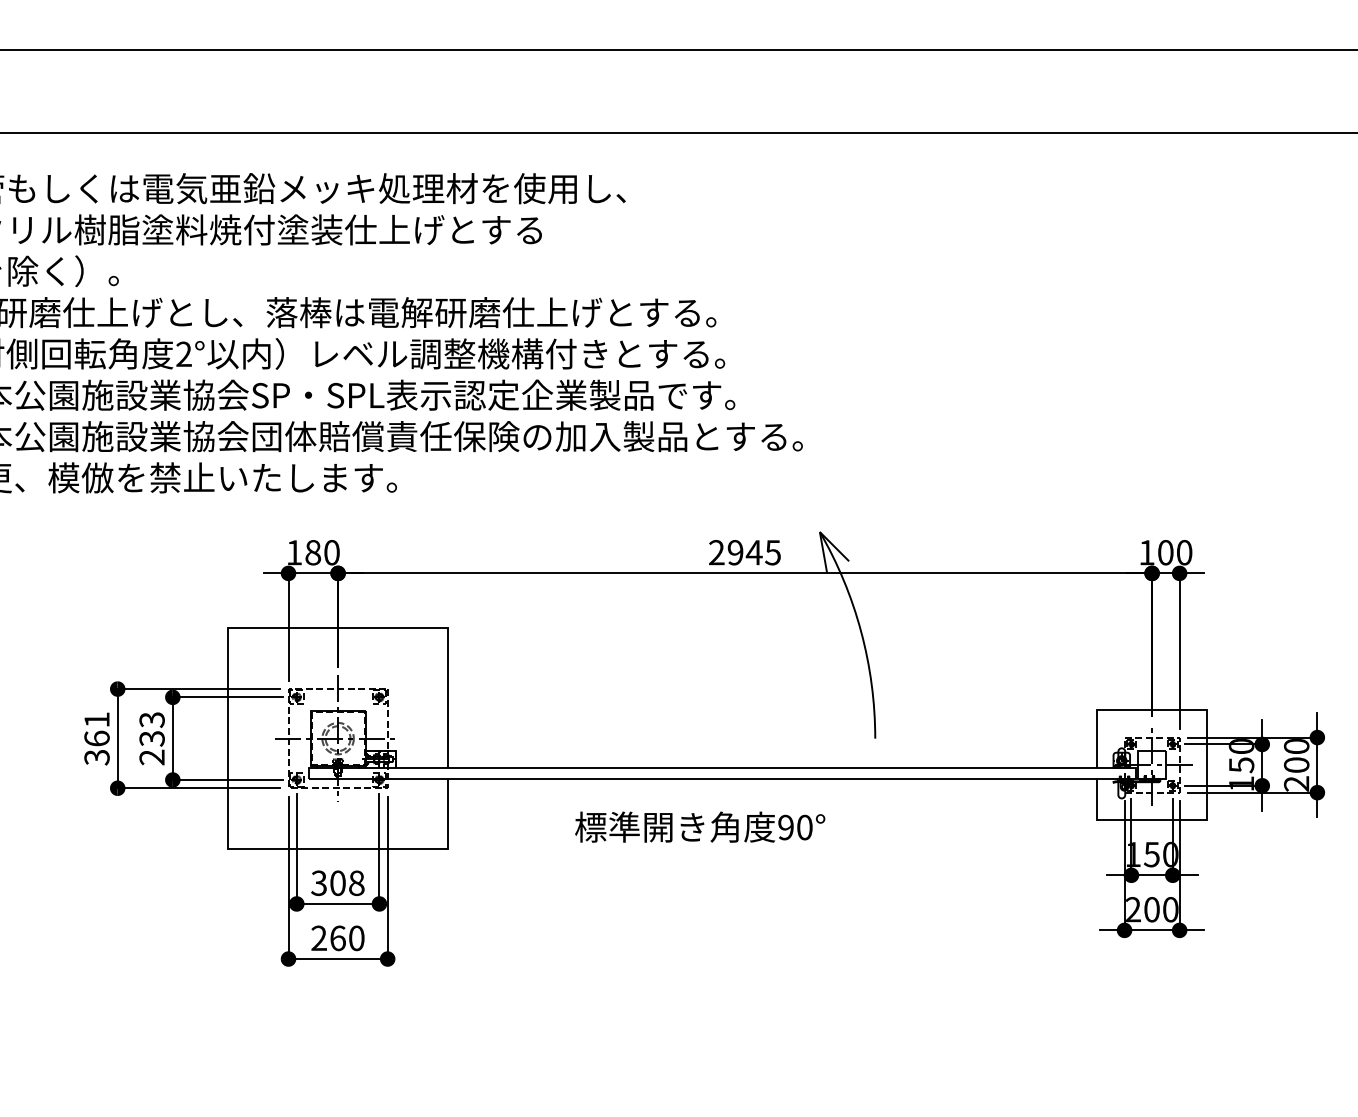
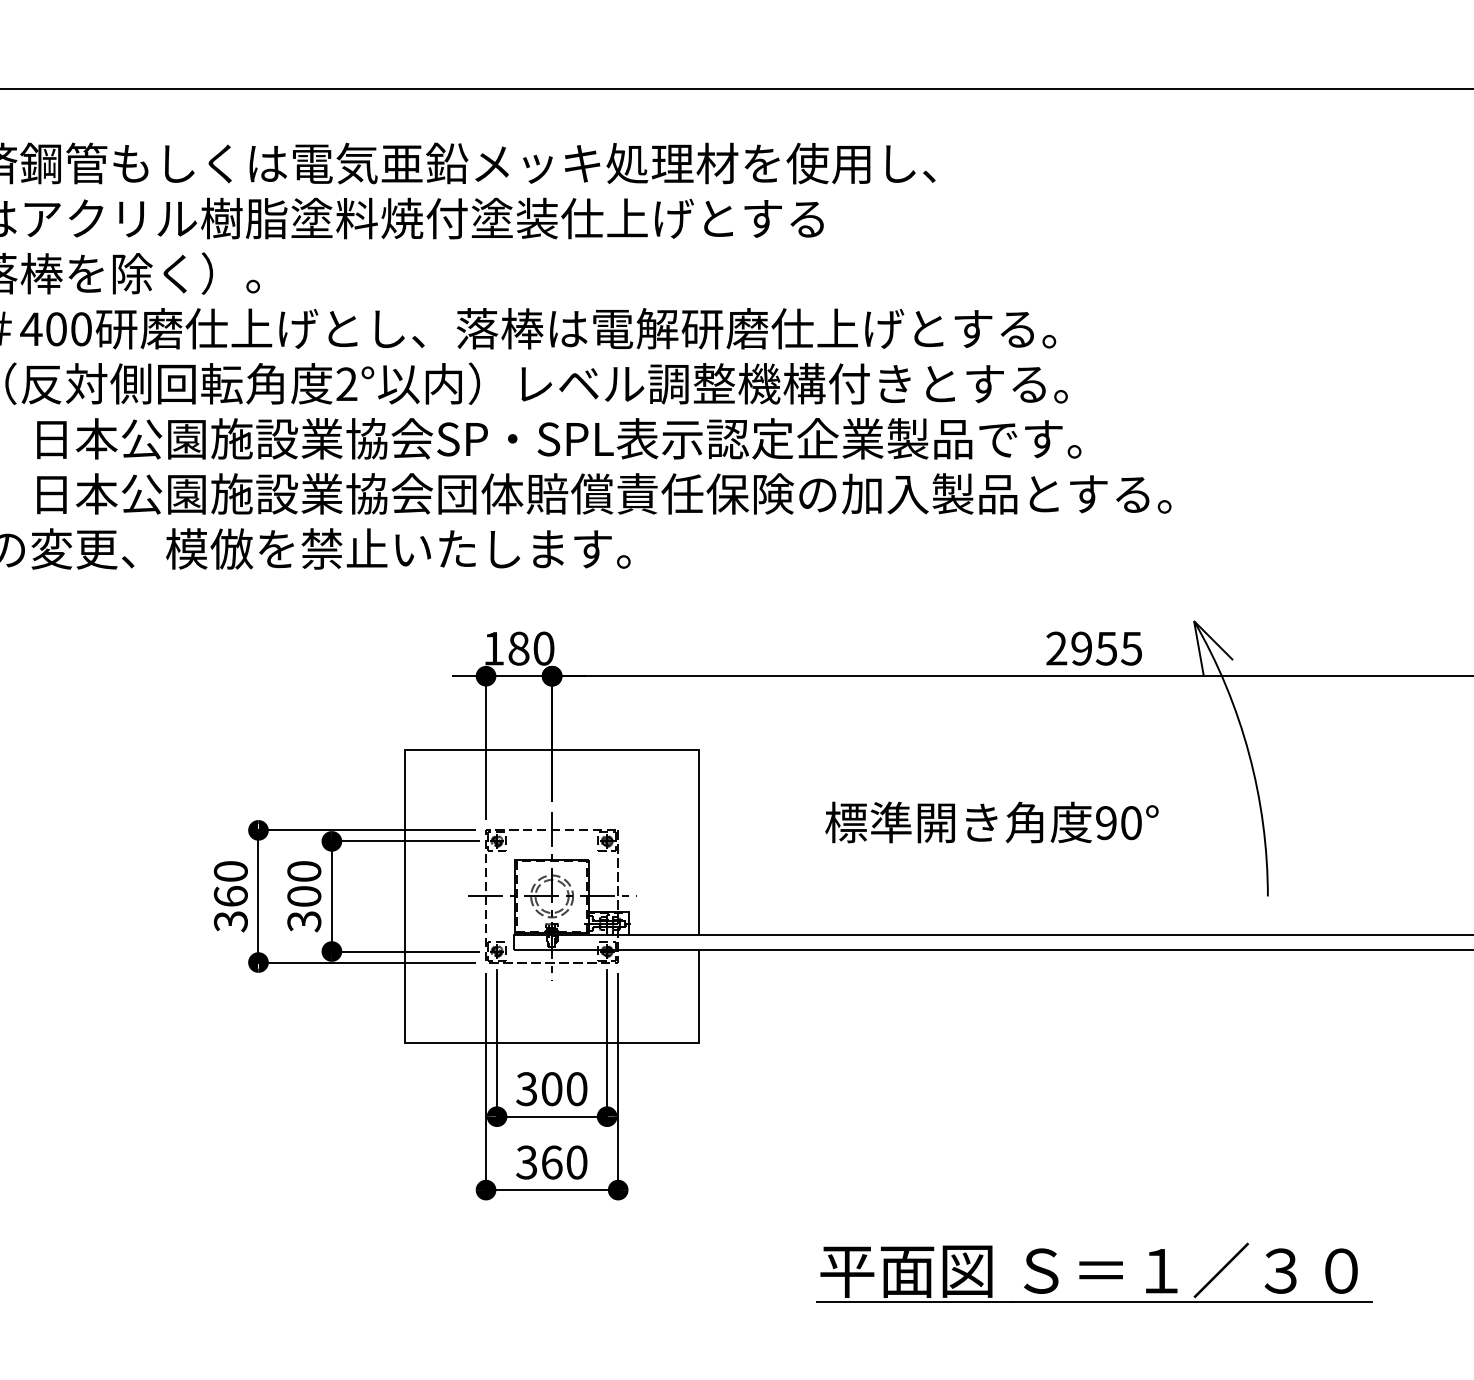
text: (753, 552) -> (1105, 648), 2945 -> 2955
text: (96, 719) -> (230, 870), 361 -> 360
text: (151, 738) -> (303, 896), 233 -> 300
text: (700, 826) -> (992, 821), moved
text: (356, 883) -> (576, 1089), 308 -> 300
text: (318, 938) -> (525, 1162), 260 -> 360
part: (744, 1020) -> (1093, 1271), added

